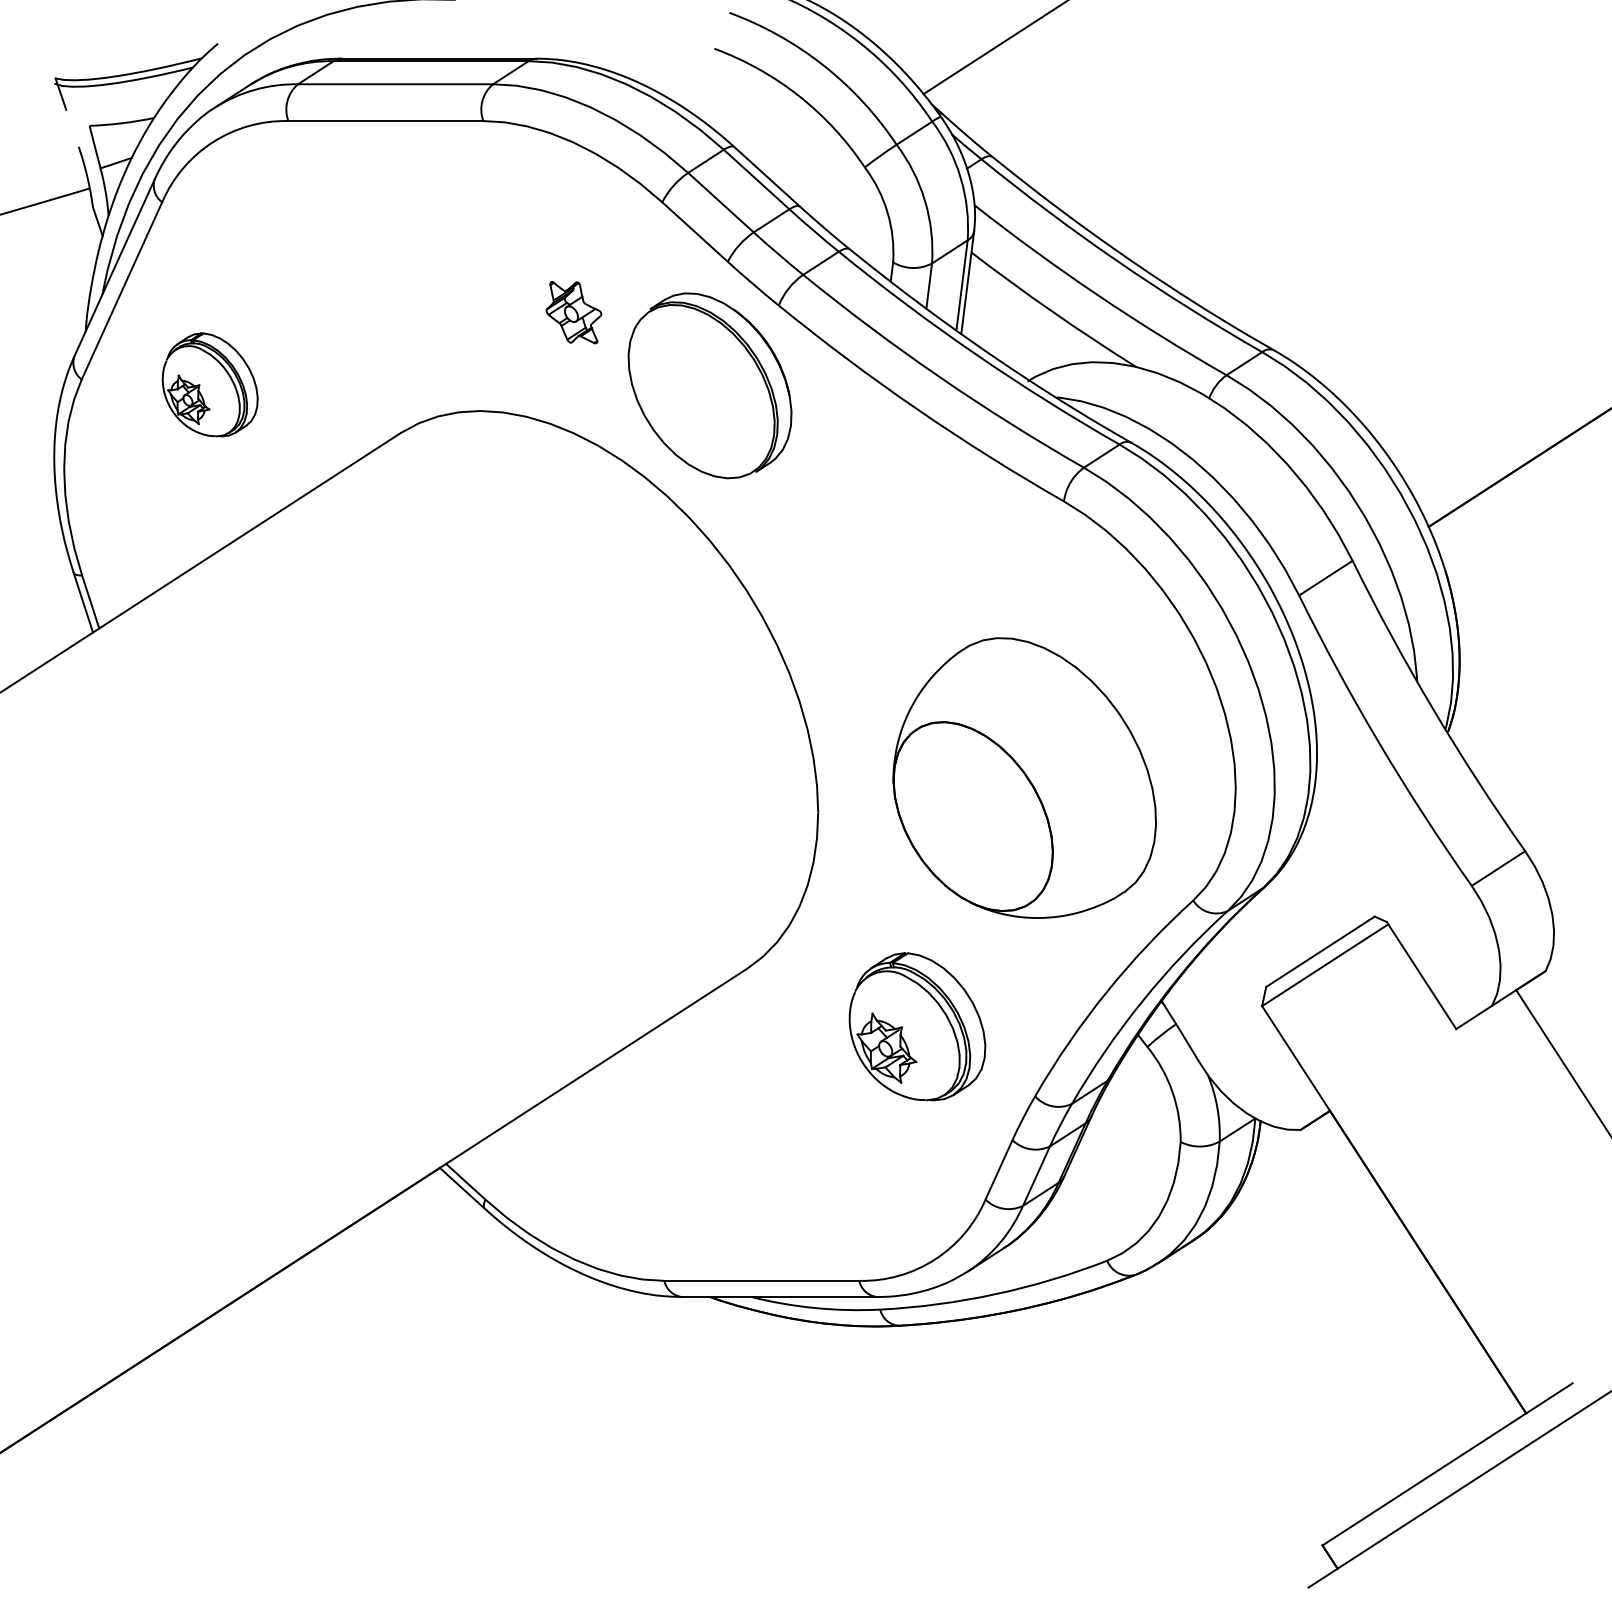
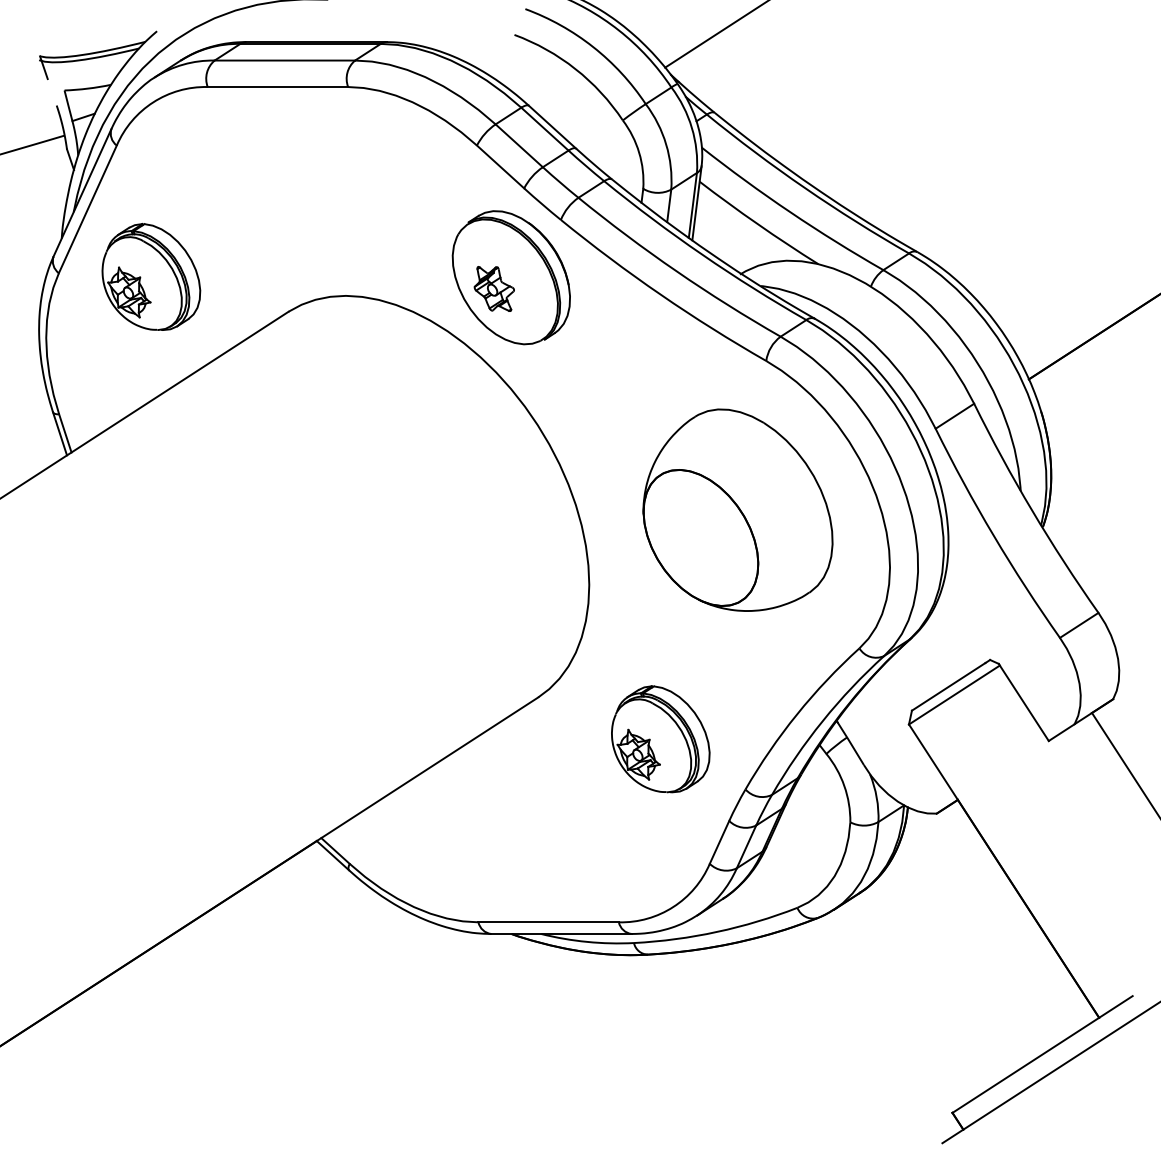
part: (572, 311) -> (493, 288), moved
part: (210, 384) -> (151, 276), size x1.43
part: (1023, 777) -> (737, 509), moved

